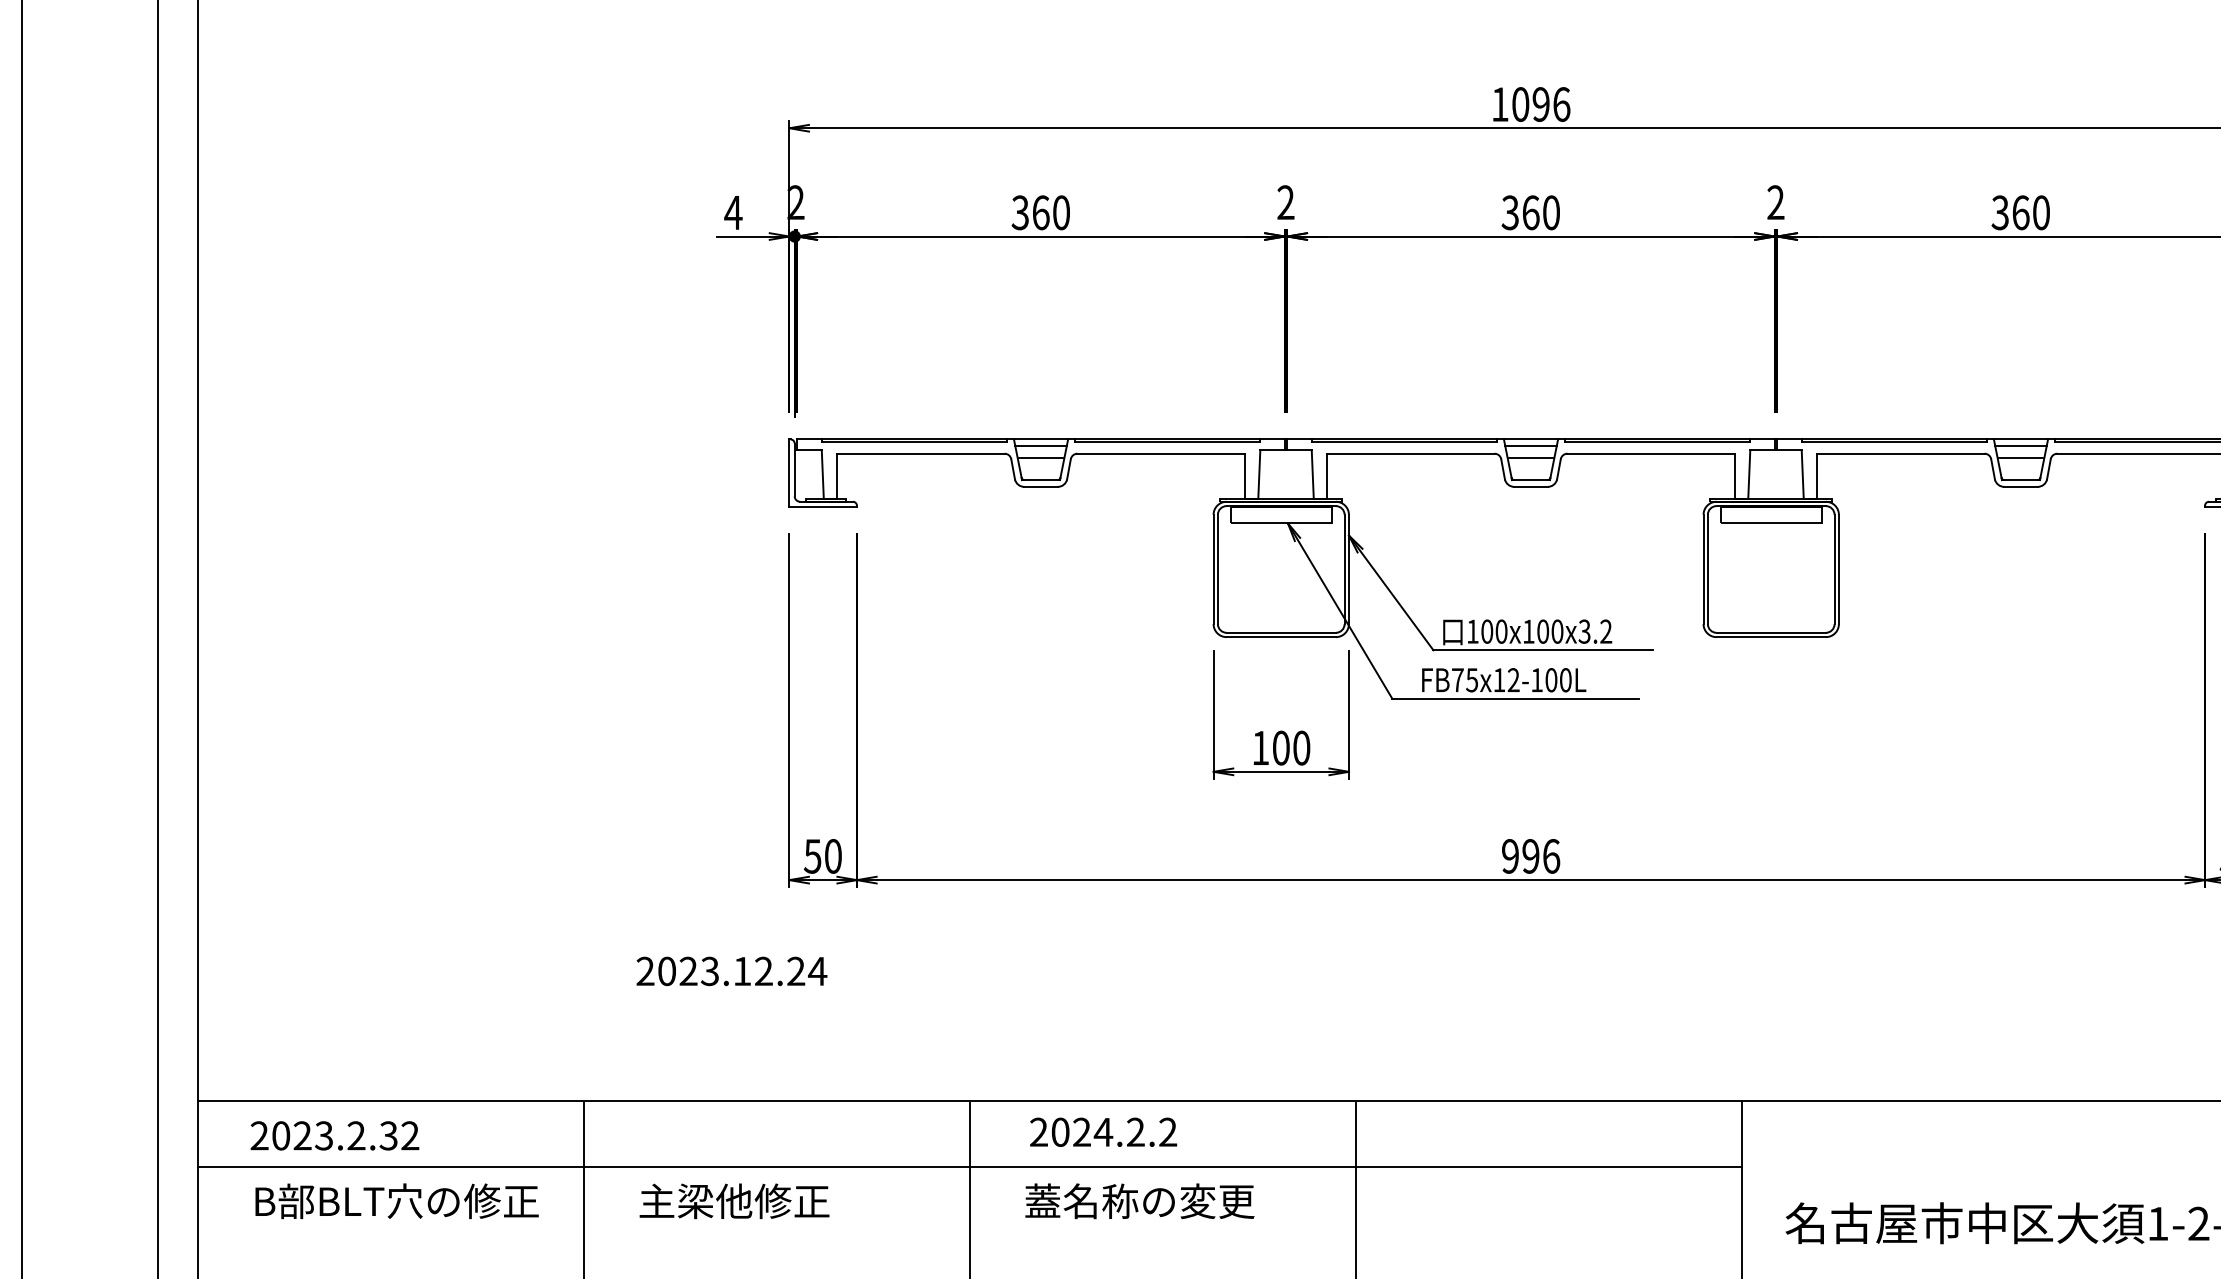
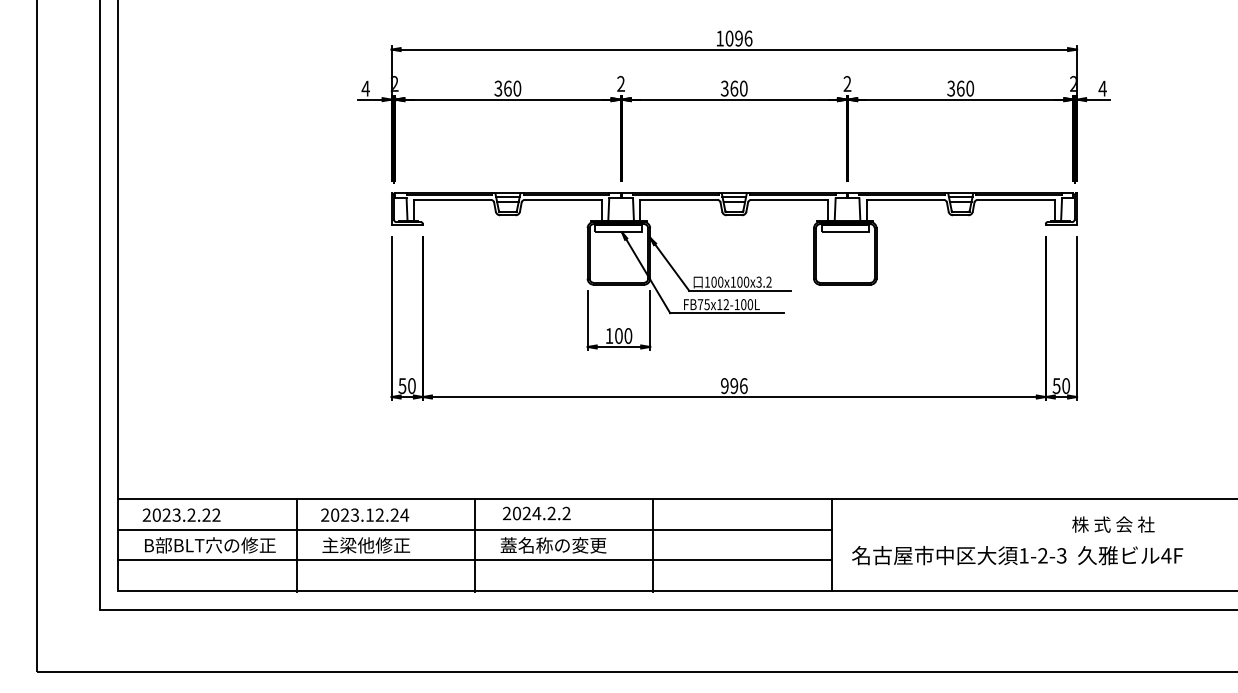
text: (732, 969) -> (365, 514), moved
text: (388, 1136) -> (206, 515), 2023.2.32 -> 2023.2.22
line: (968, 1233) -> (474, 560), added

